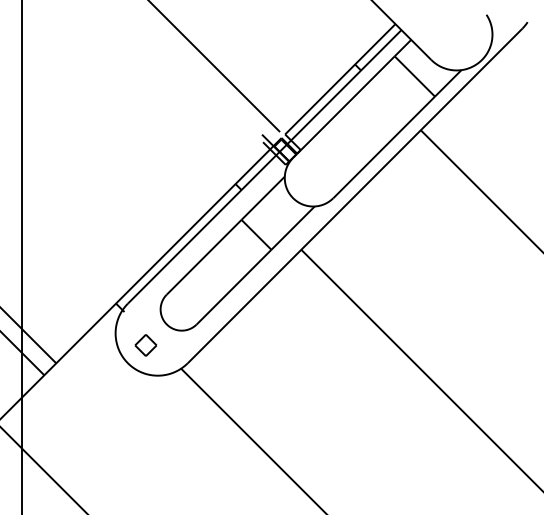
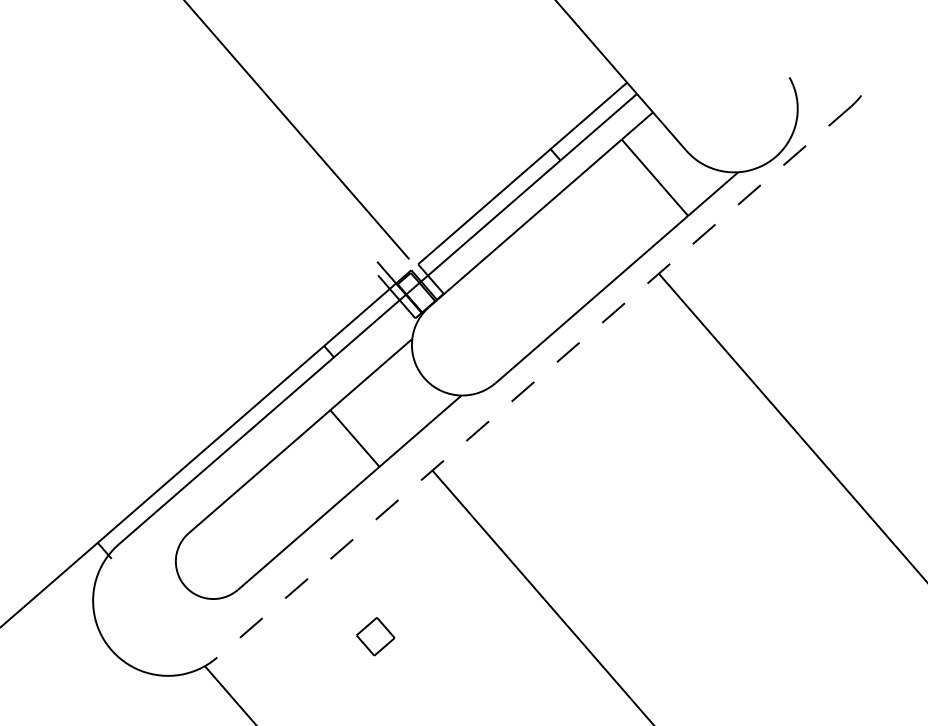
line: (355, 196) -> (534, 382), solid -> dashed
part: (145, 345) -> (374, 636), moved

